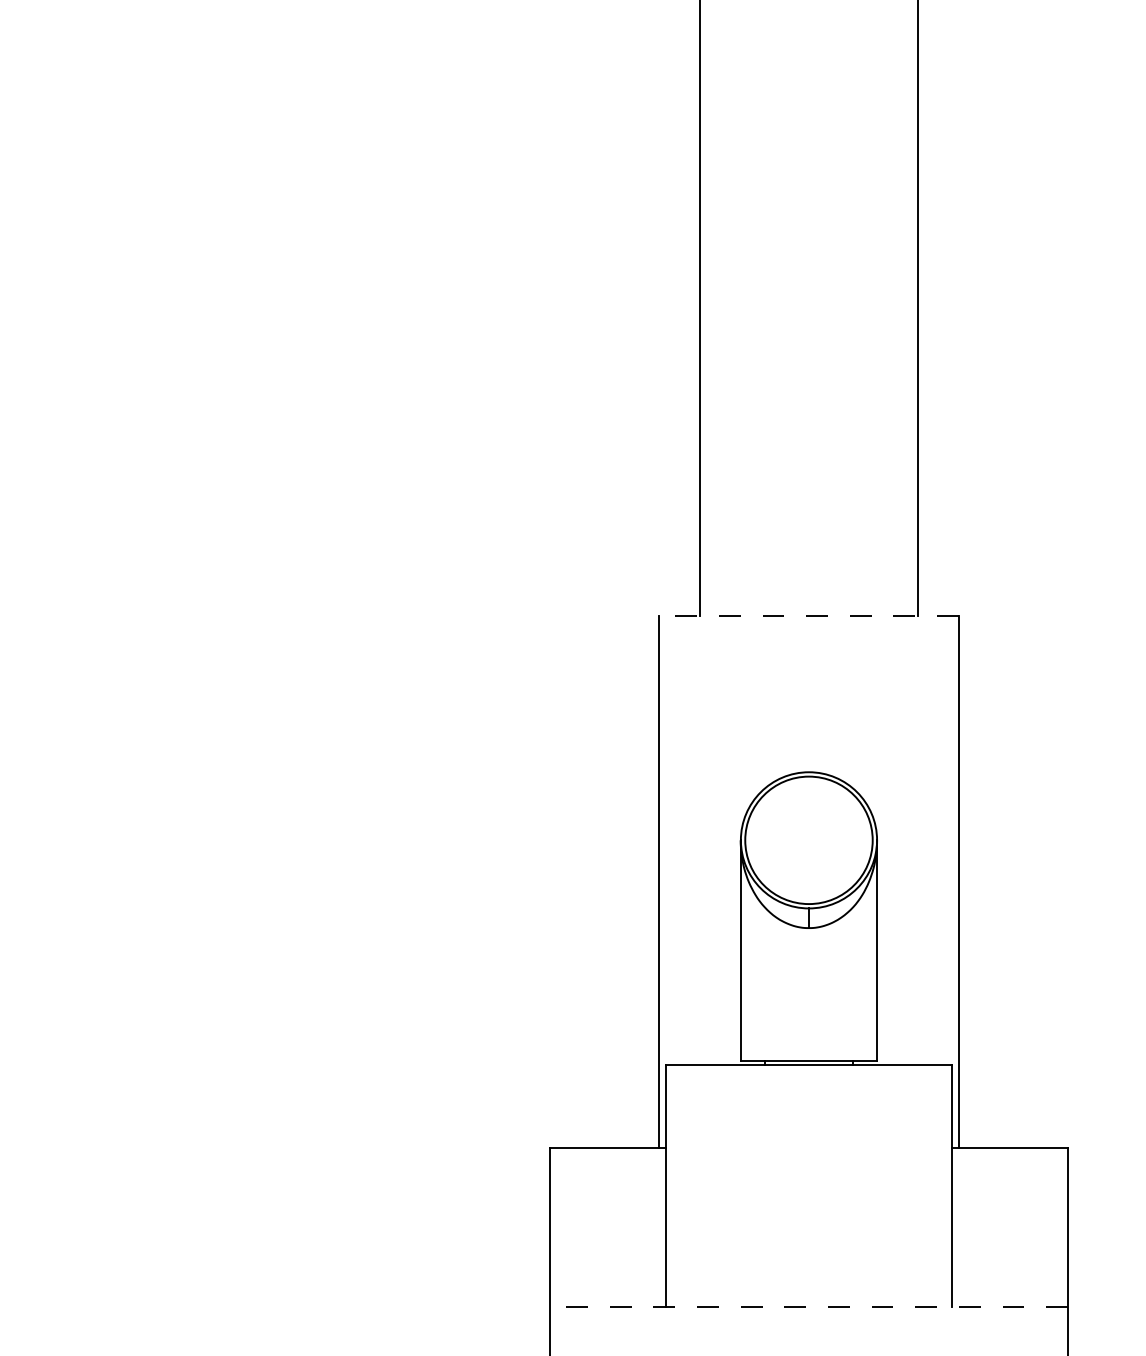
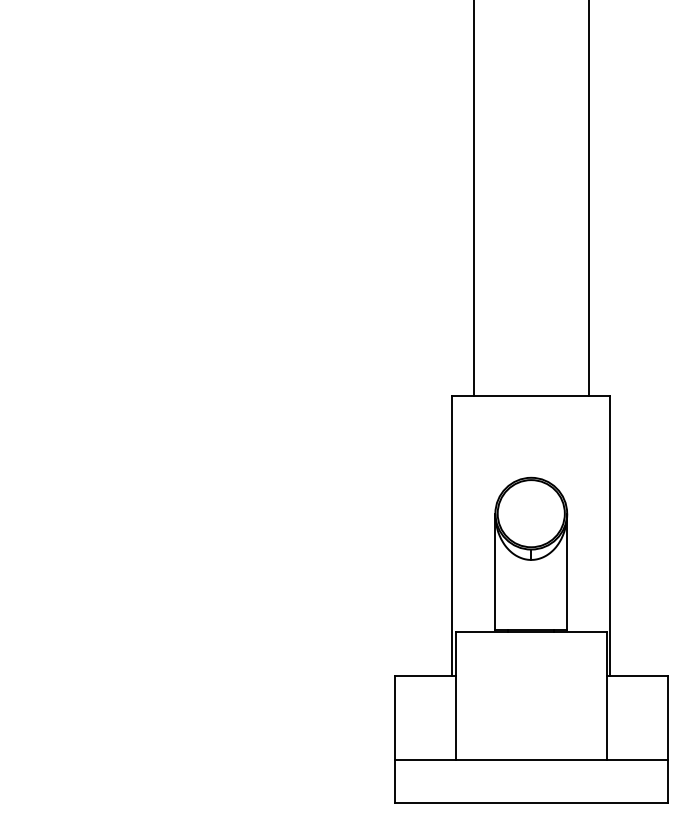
line: (807, 616) -> (530, 395), dashed -> solid
line: (809, 1306) -> (531, 759), dashed -> solid

